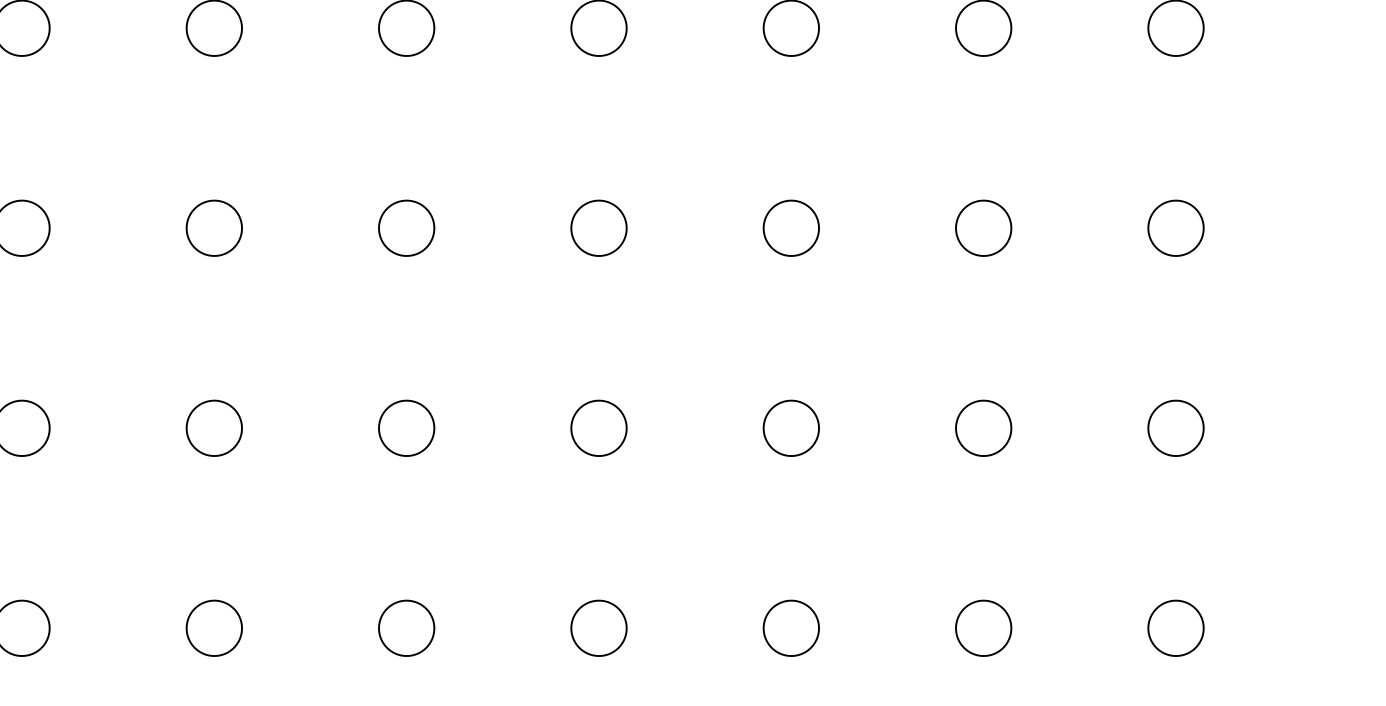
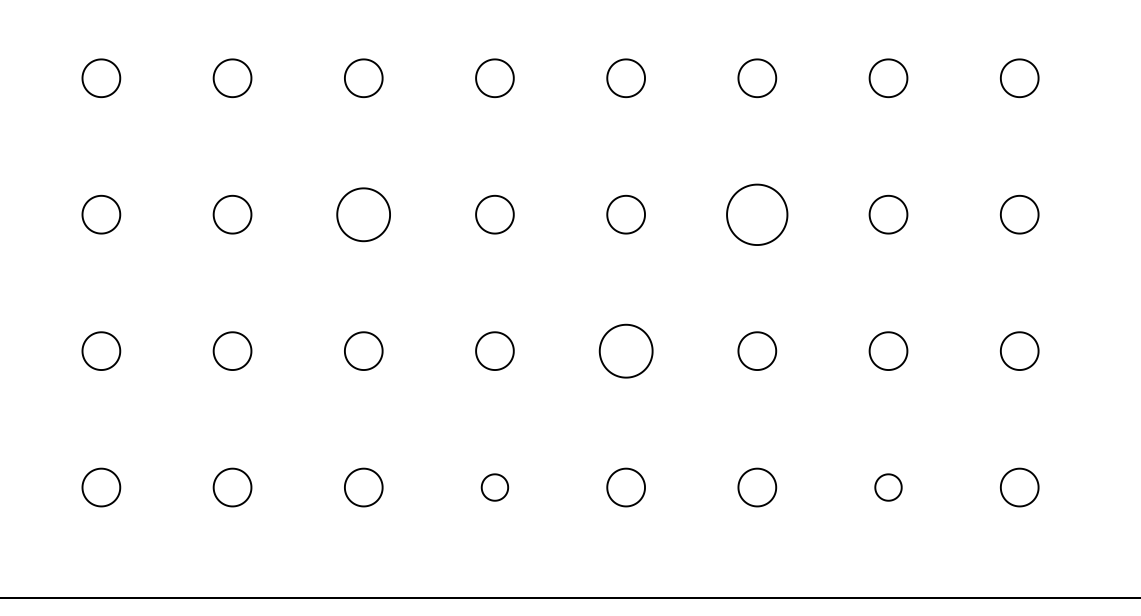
part: (213, 228) -> (363, 214), size x1.4
part: (791, 228) -> (757, 214), size x1.6
part: (598, 427) -> (625, 350), size x1.4
part: (406, 628) -> (494, 487), size x0.7
part: (983, 628) -> (888, 487), size x0.7

